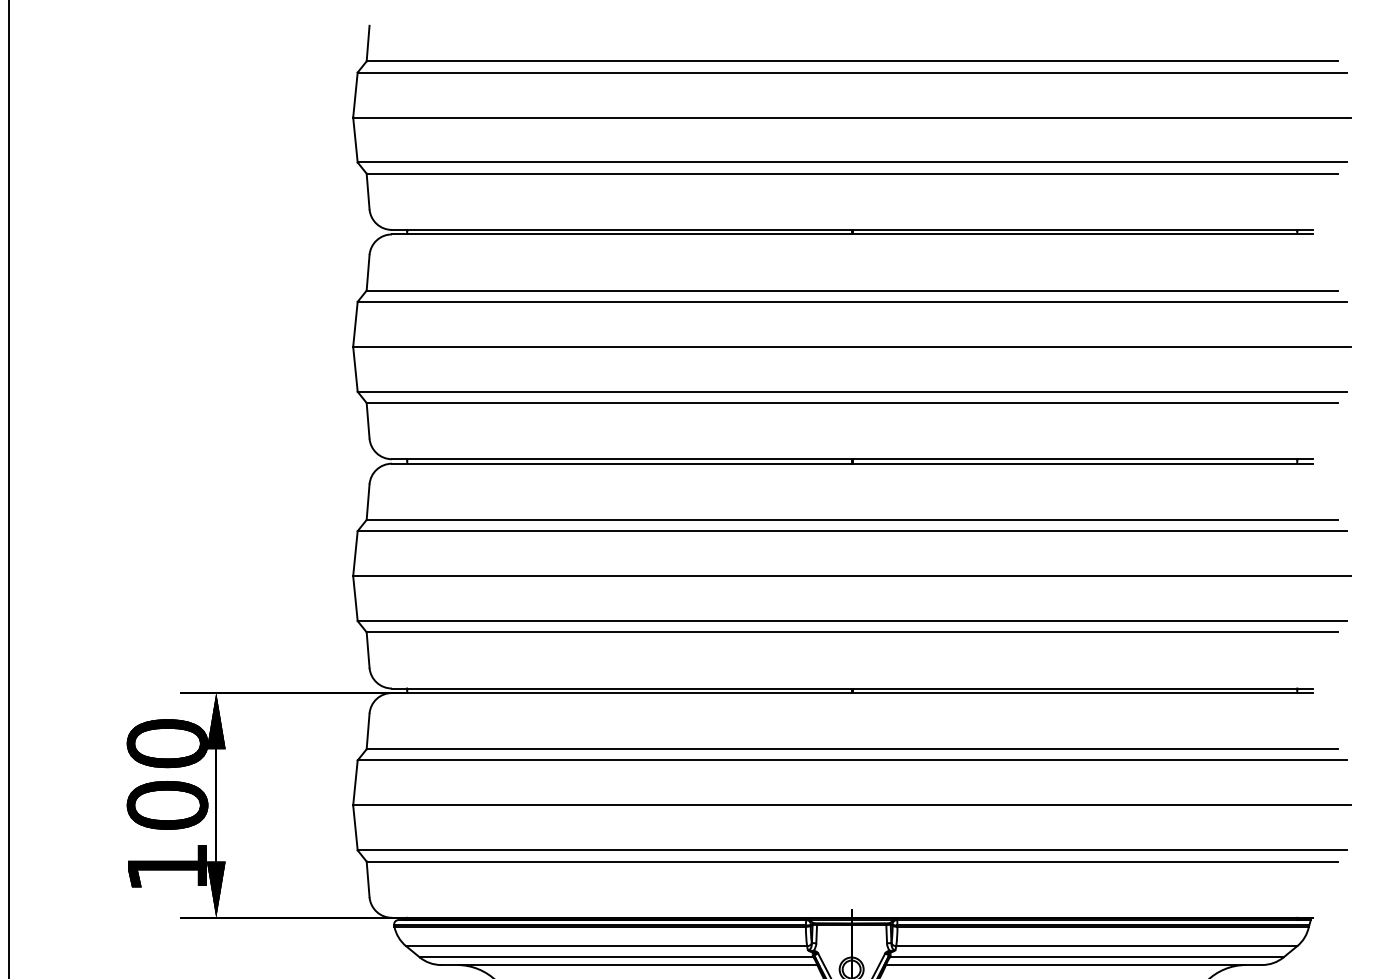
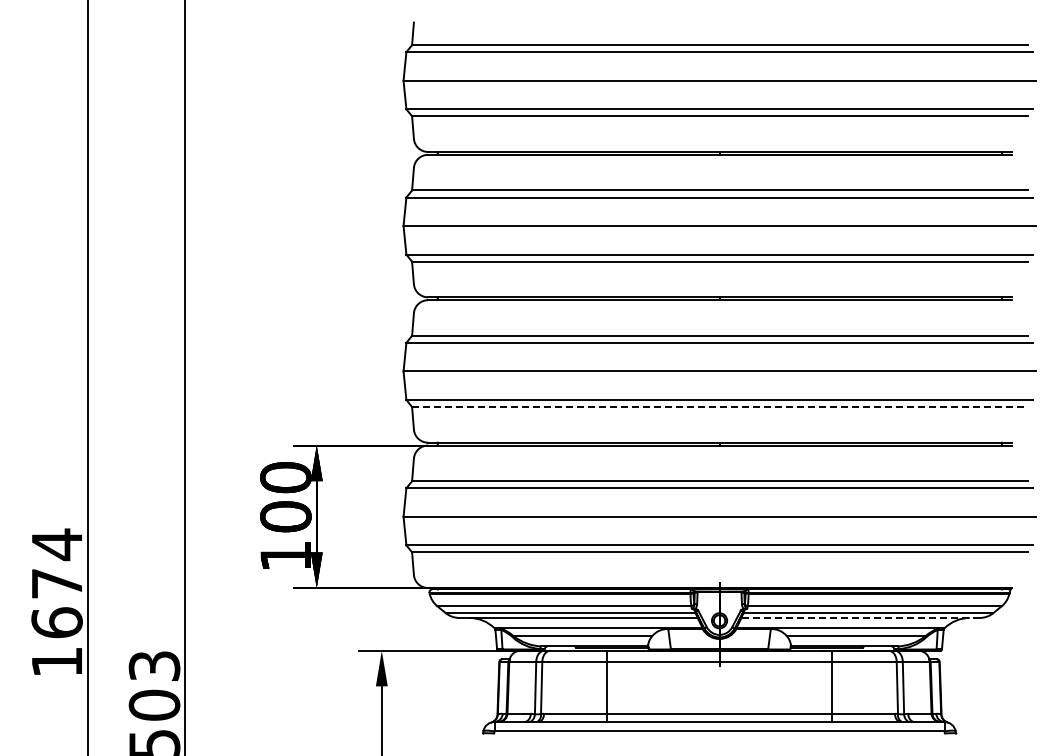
line: (851, 633) -> (719, 407), solid -> dashed
line: (1074, 964) -> (860, 617), solid -> dashed

